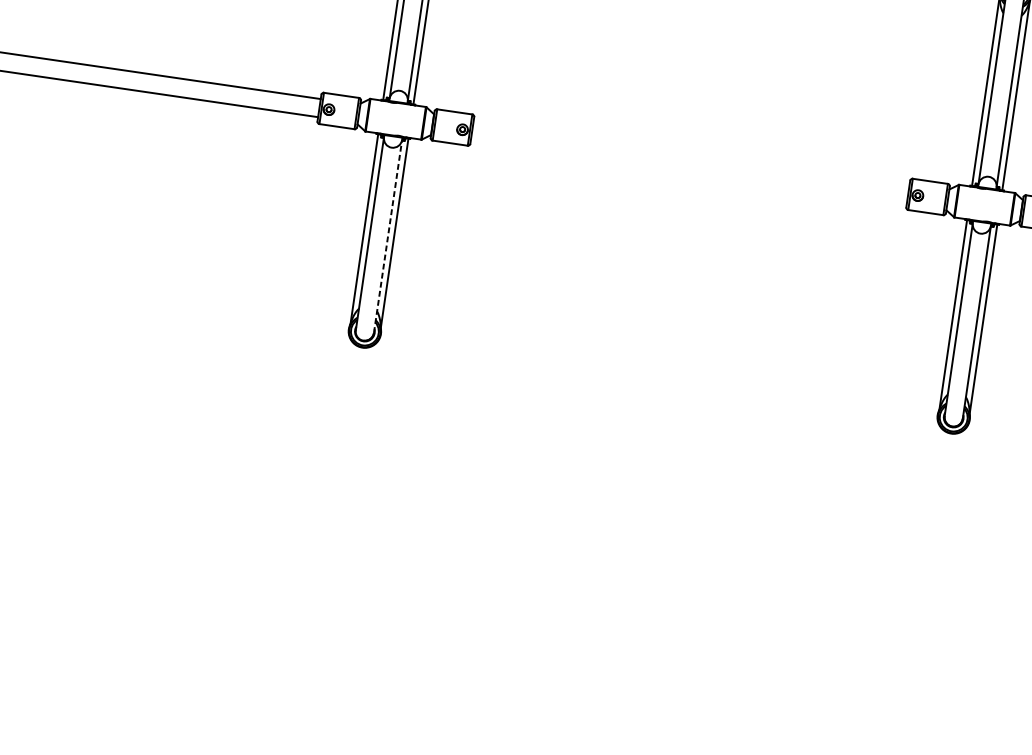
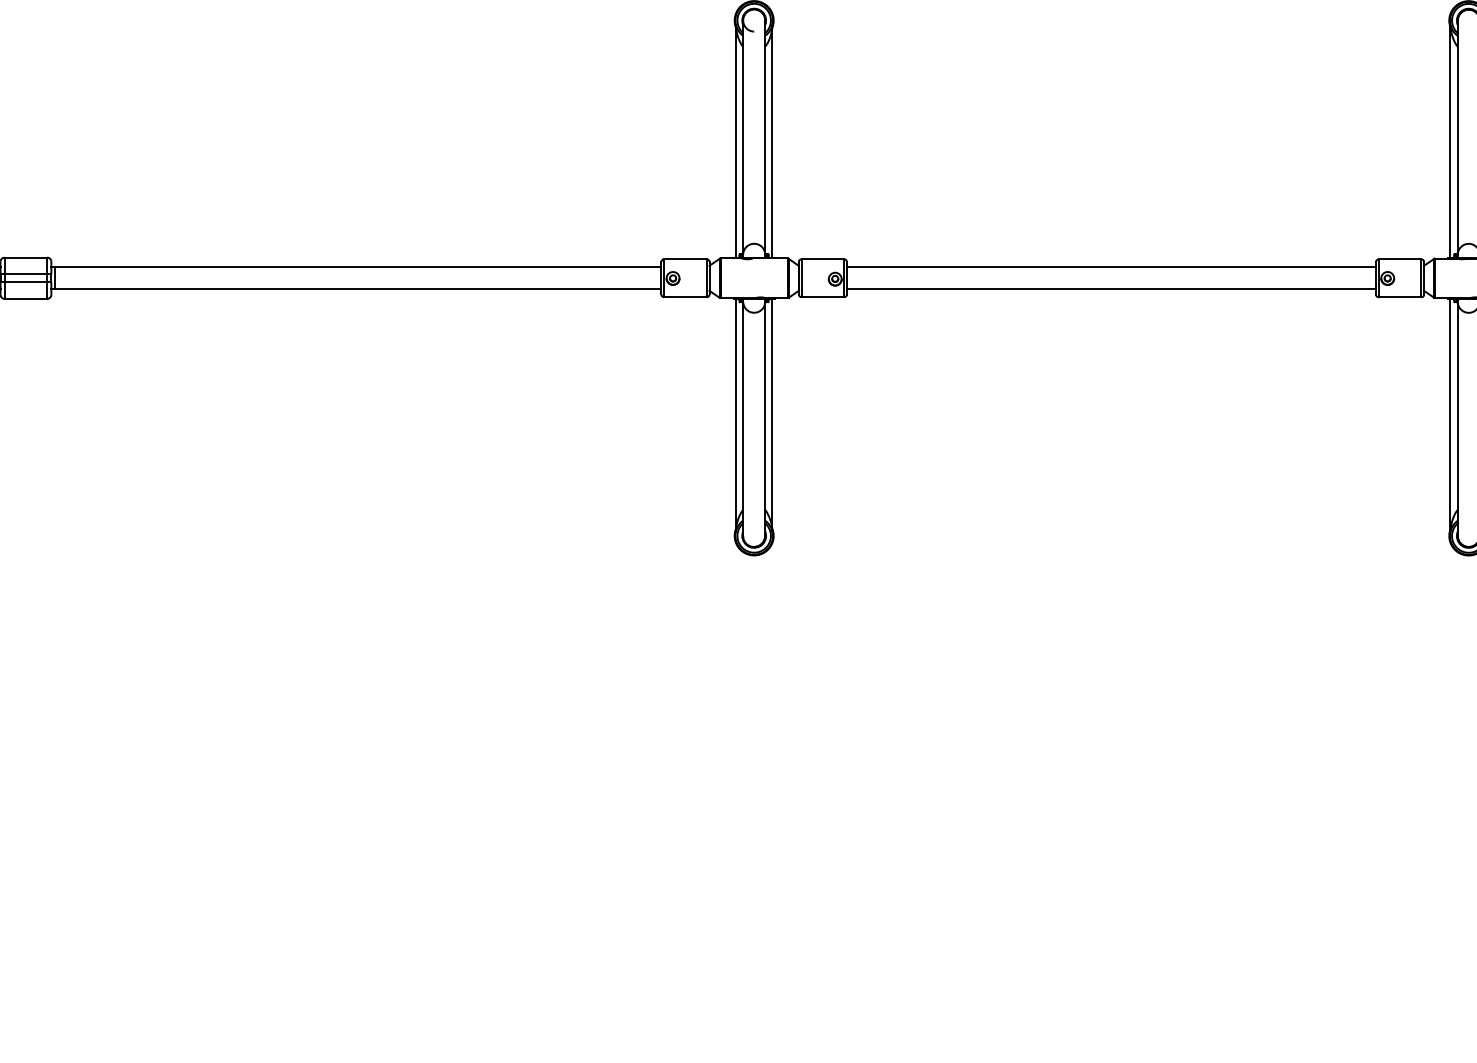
line: (691, 153) -> (1111, 267), added
line: (688, 171) -> (1111, 289), added
line: (388, 234) -> (765, 416), dashed -> solid

